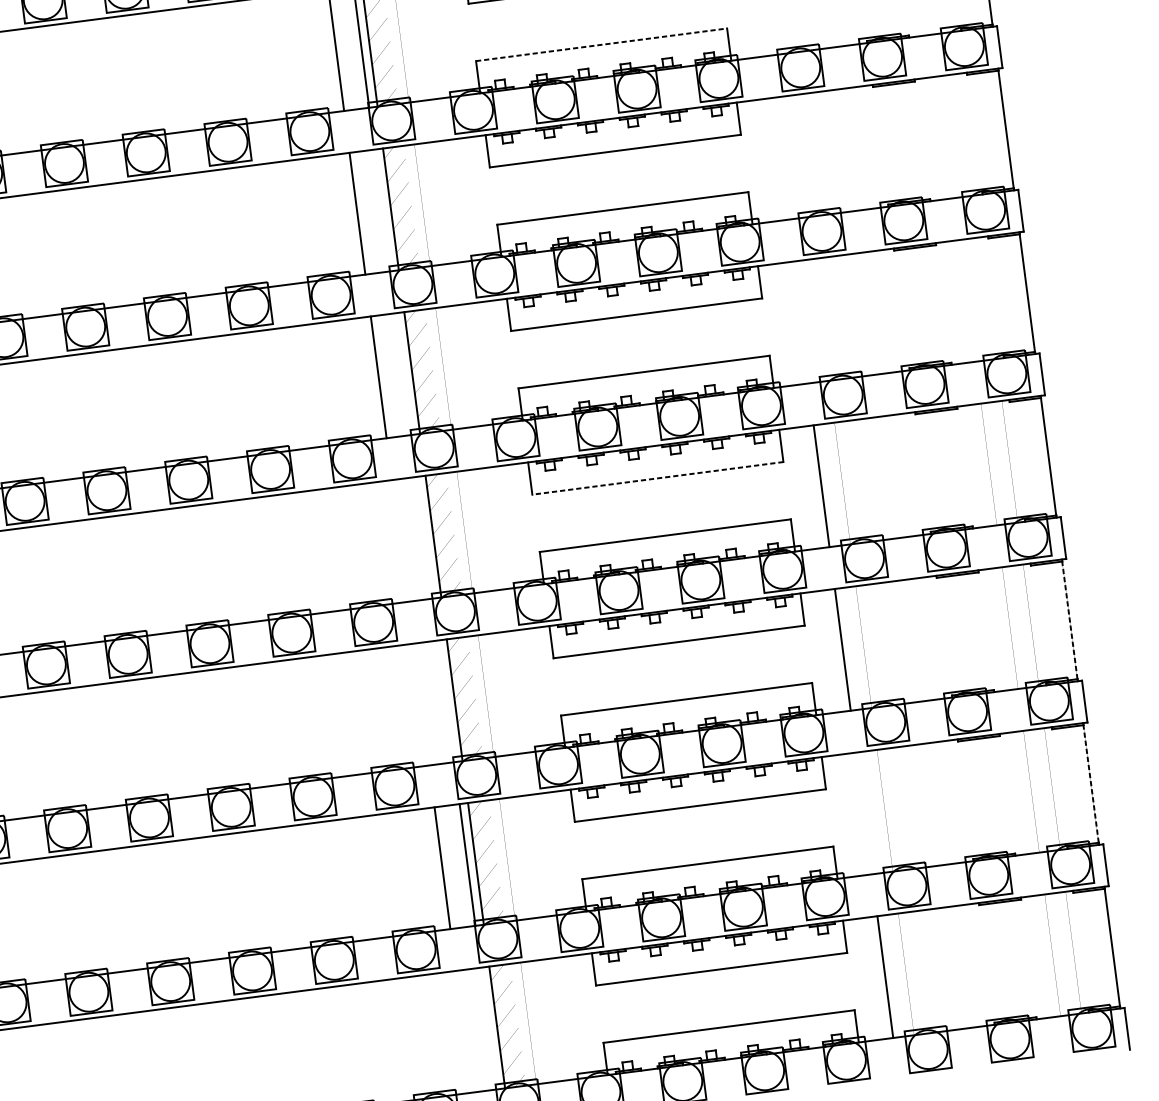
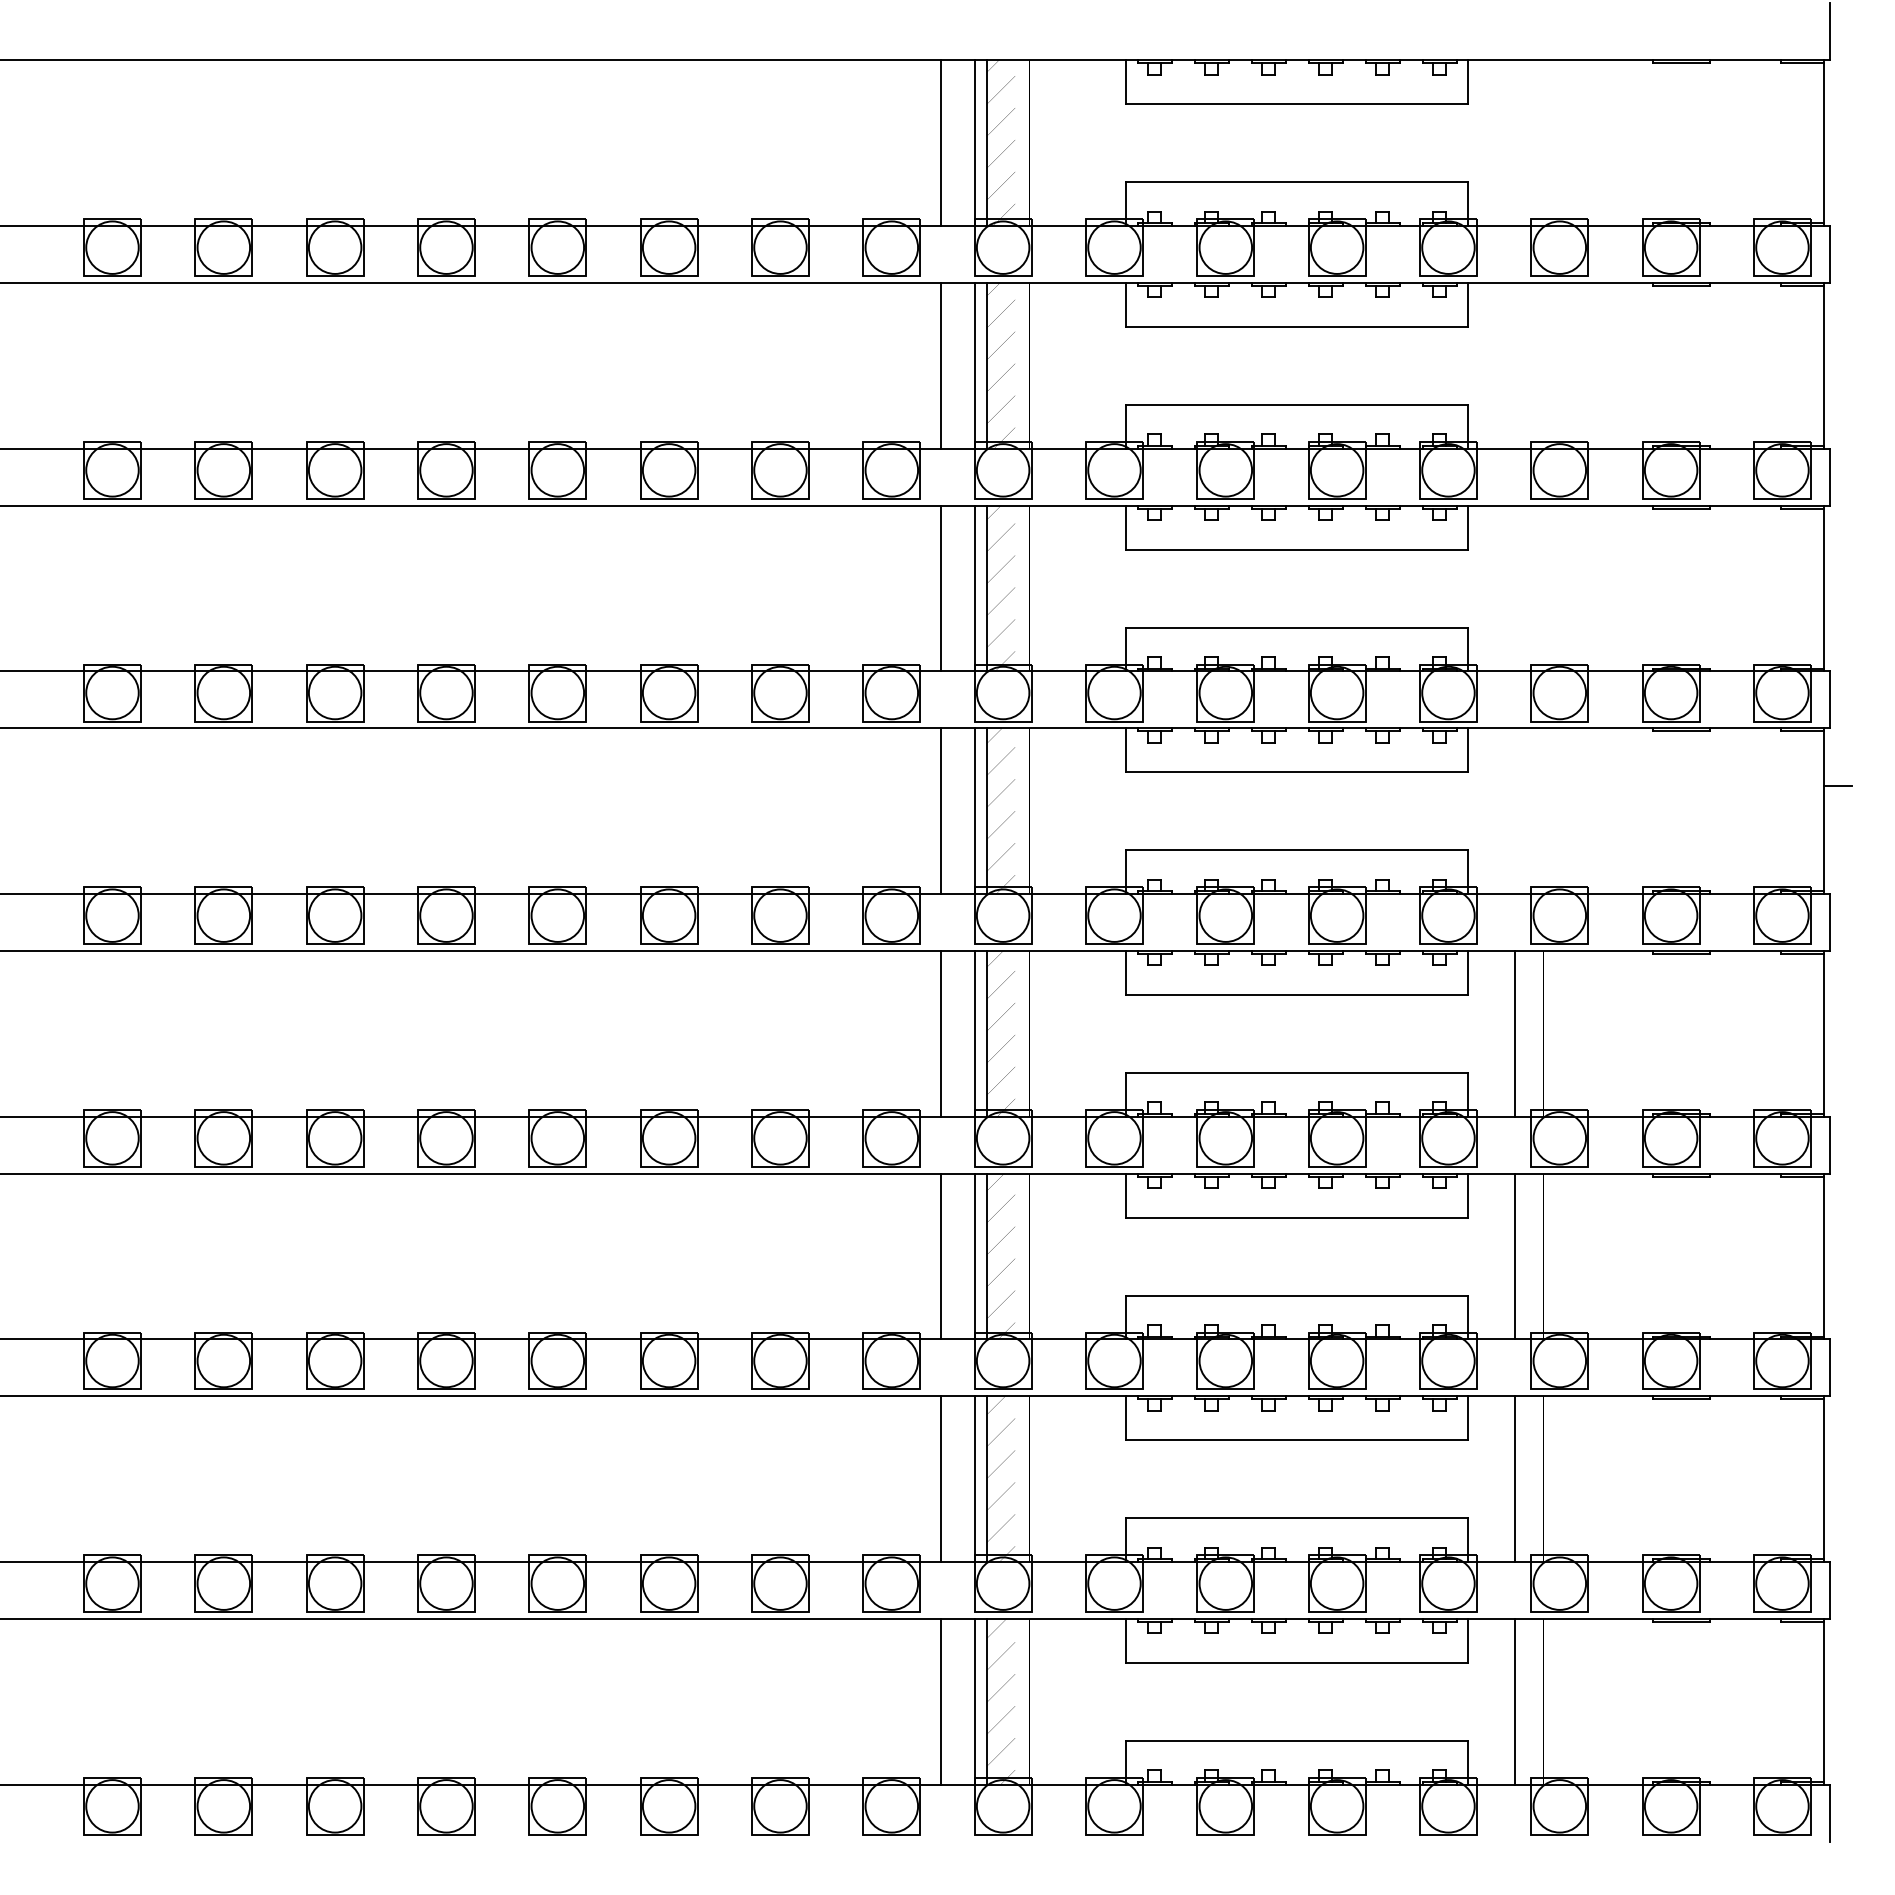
line: (601, 44) -> (1297, 404), dashed -> solid
line: (382, 210) -> (975, 588), added
line: (1034, 272) -> (1837, 785), added
line: (403, 374) -> (975, 811), added
line: (658, 478) -> (1297, 994), dashed -> solid
line: (425, 537) -> (975, 1033), added
line: (400, 540) -> (941, 1033), added
line: (1069, 620) -> (1823, 1256), dashed -> solid
line: (446, 701) -> (975, 1256), added
line: (421, 704) -> (941, 1256), added
line: (1090, 783) -> (1823, 1478), dashed -> solid
line: (863, 813) -> (1514, 1479), added
line: (488, 1028) -> (975, 1701), added
line: (463, 1031) -> (941, 1701), added

